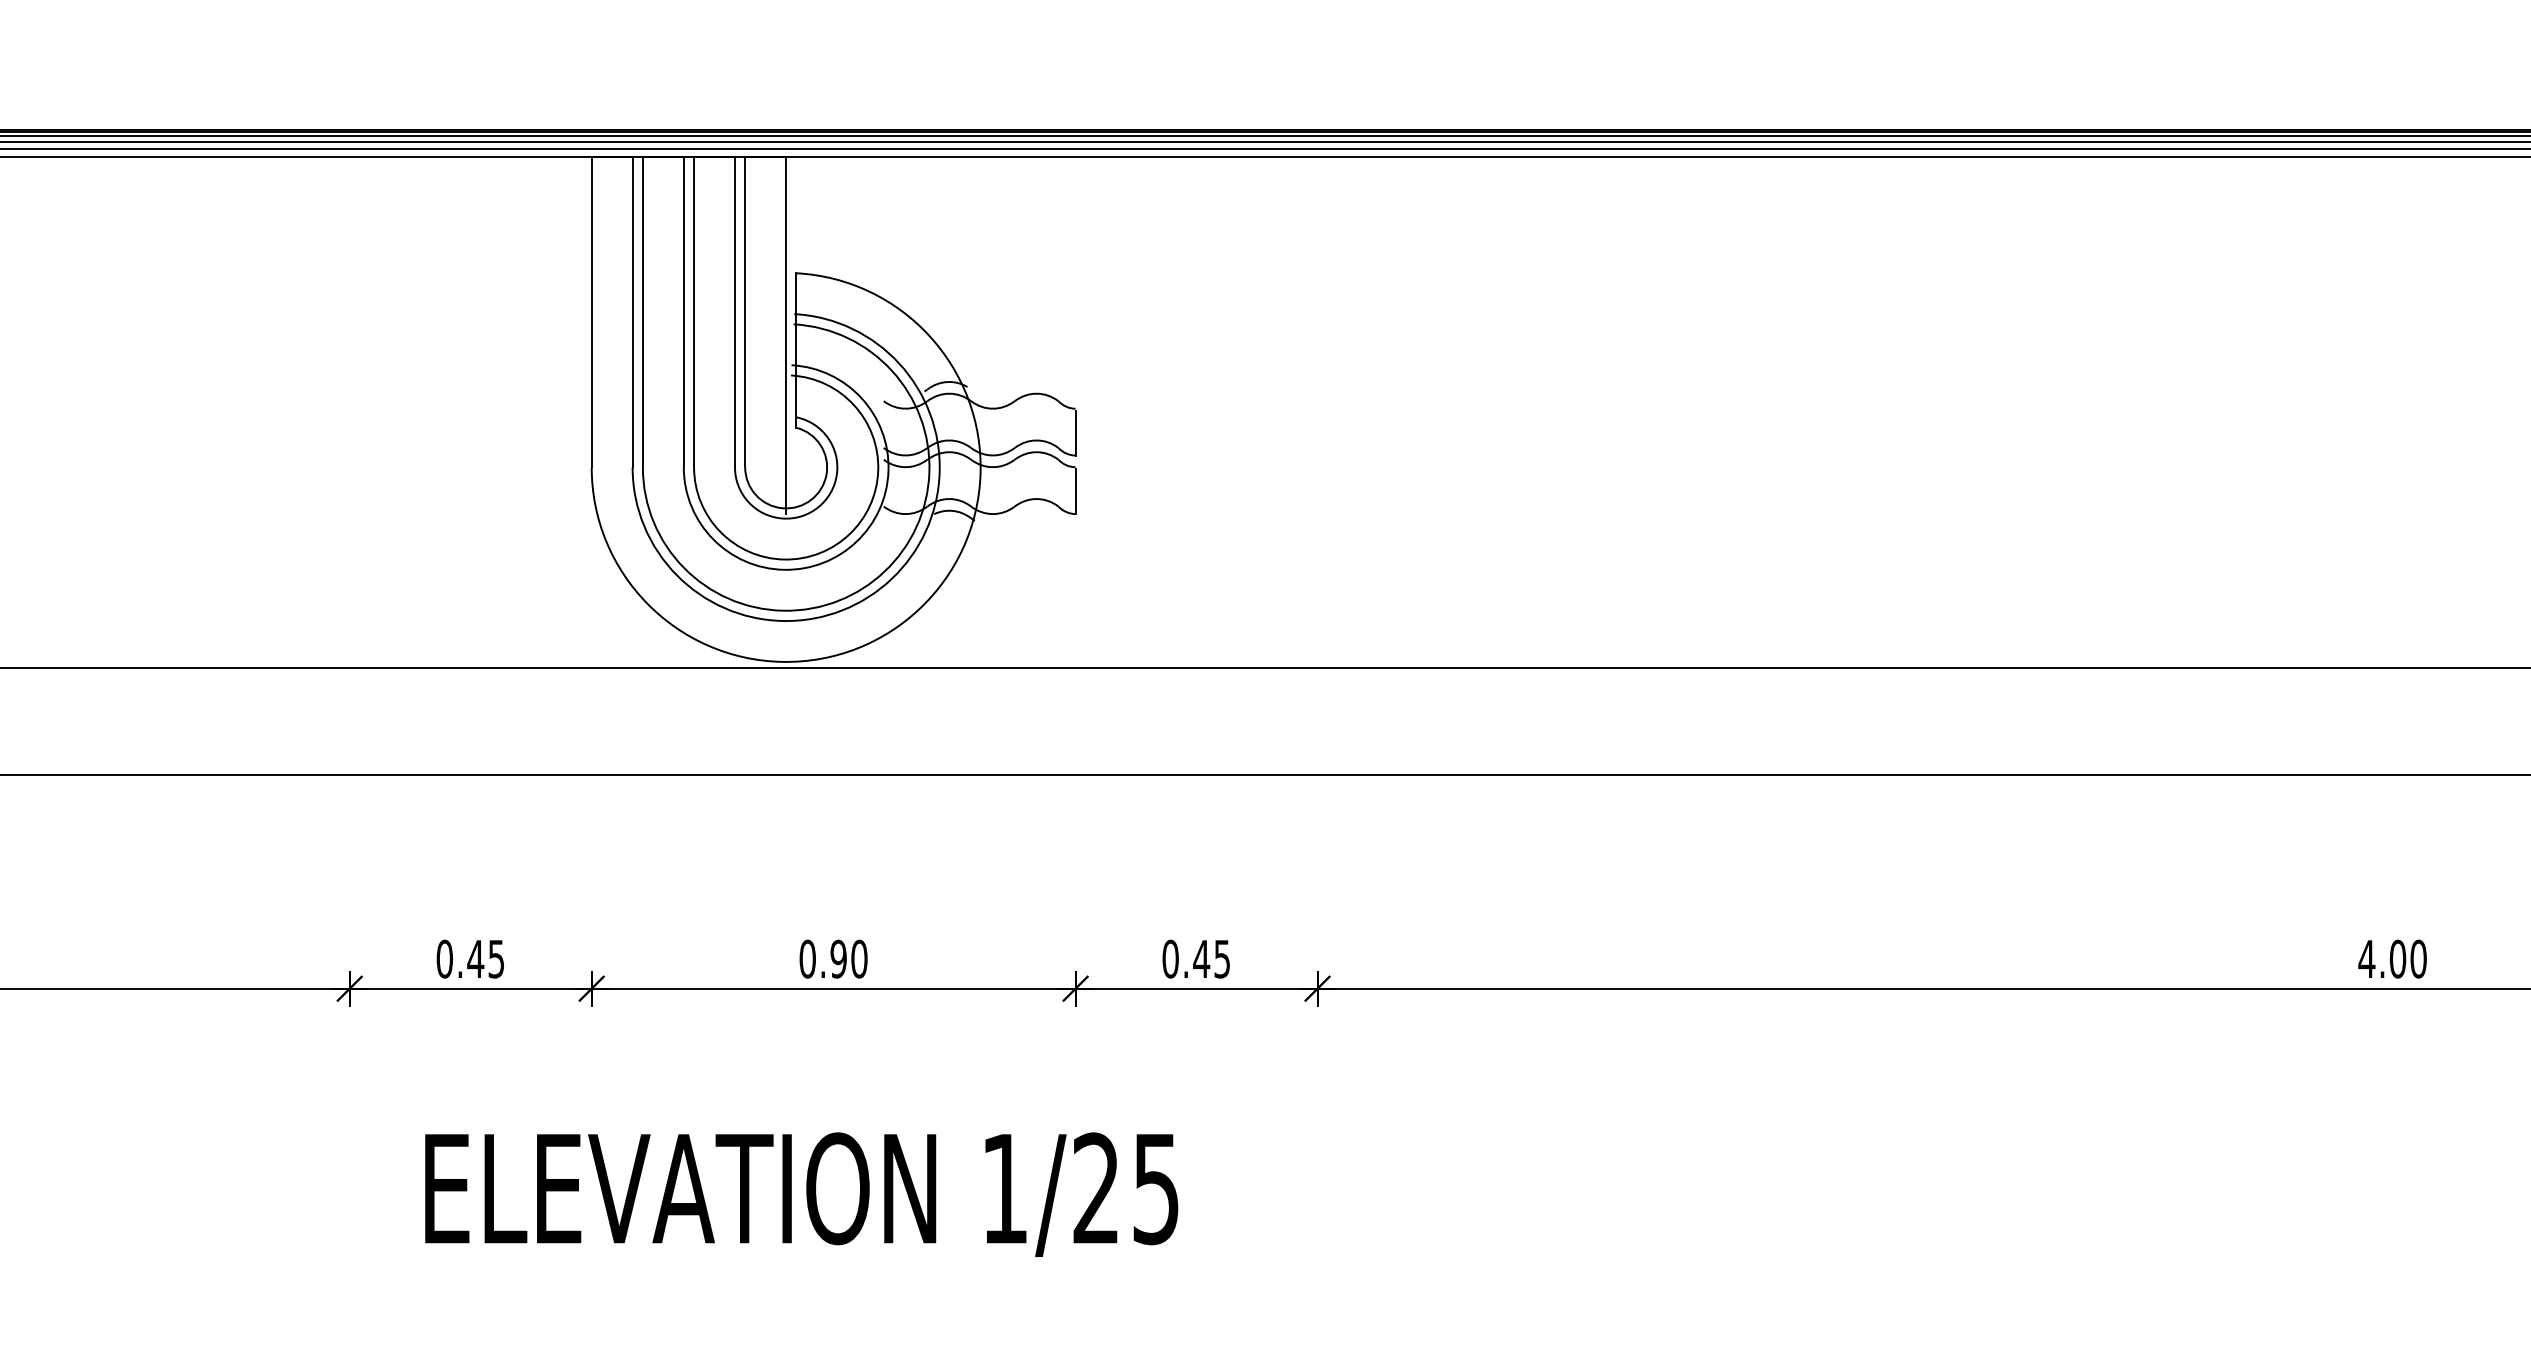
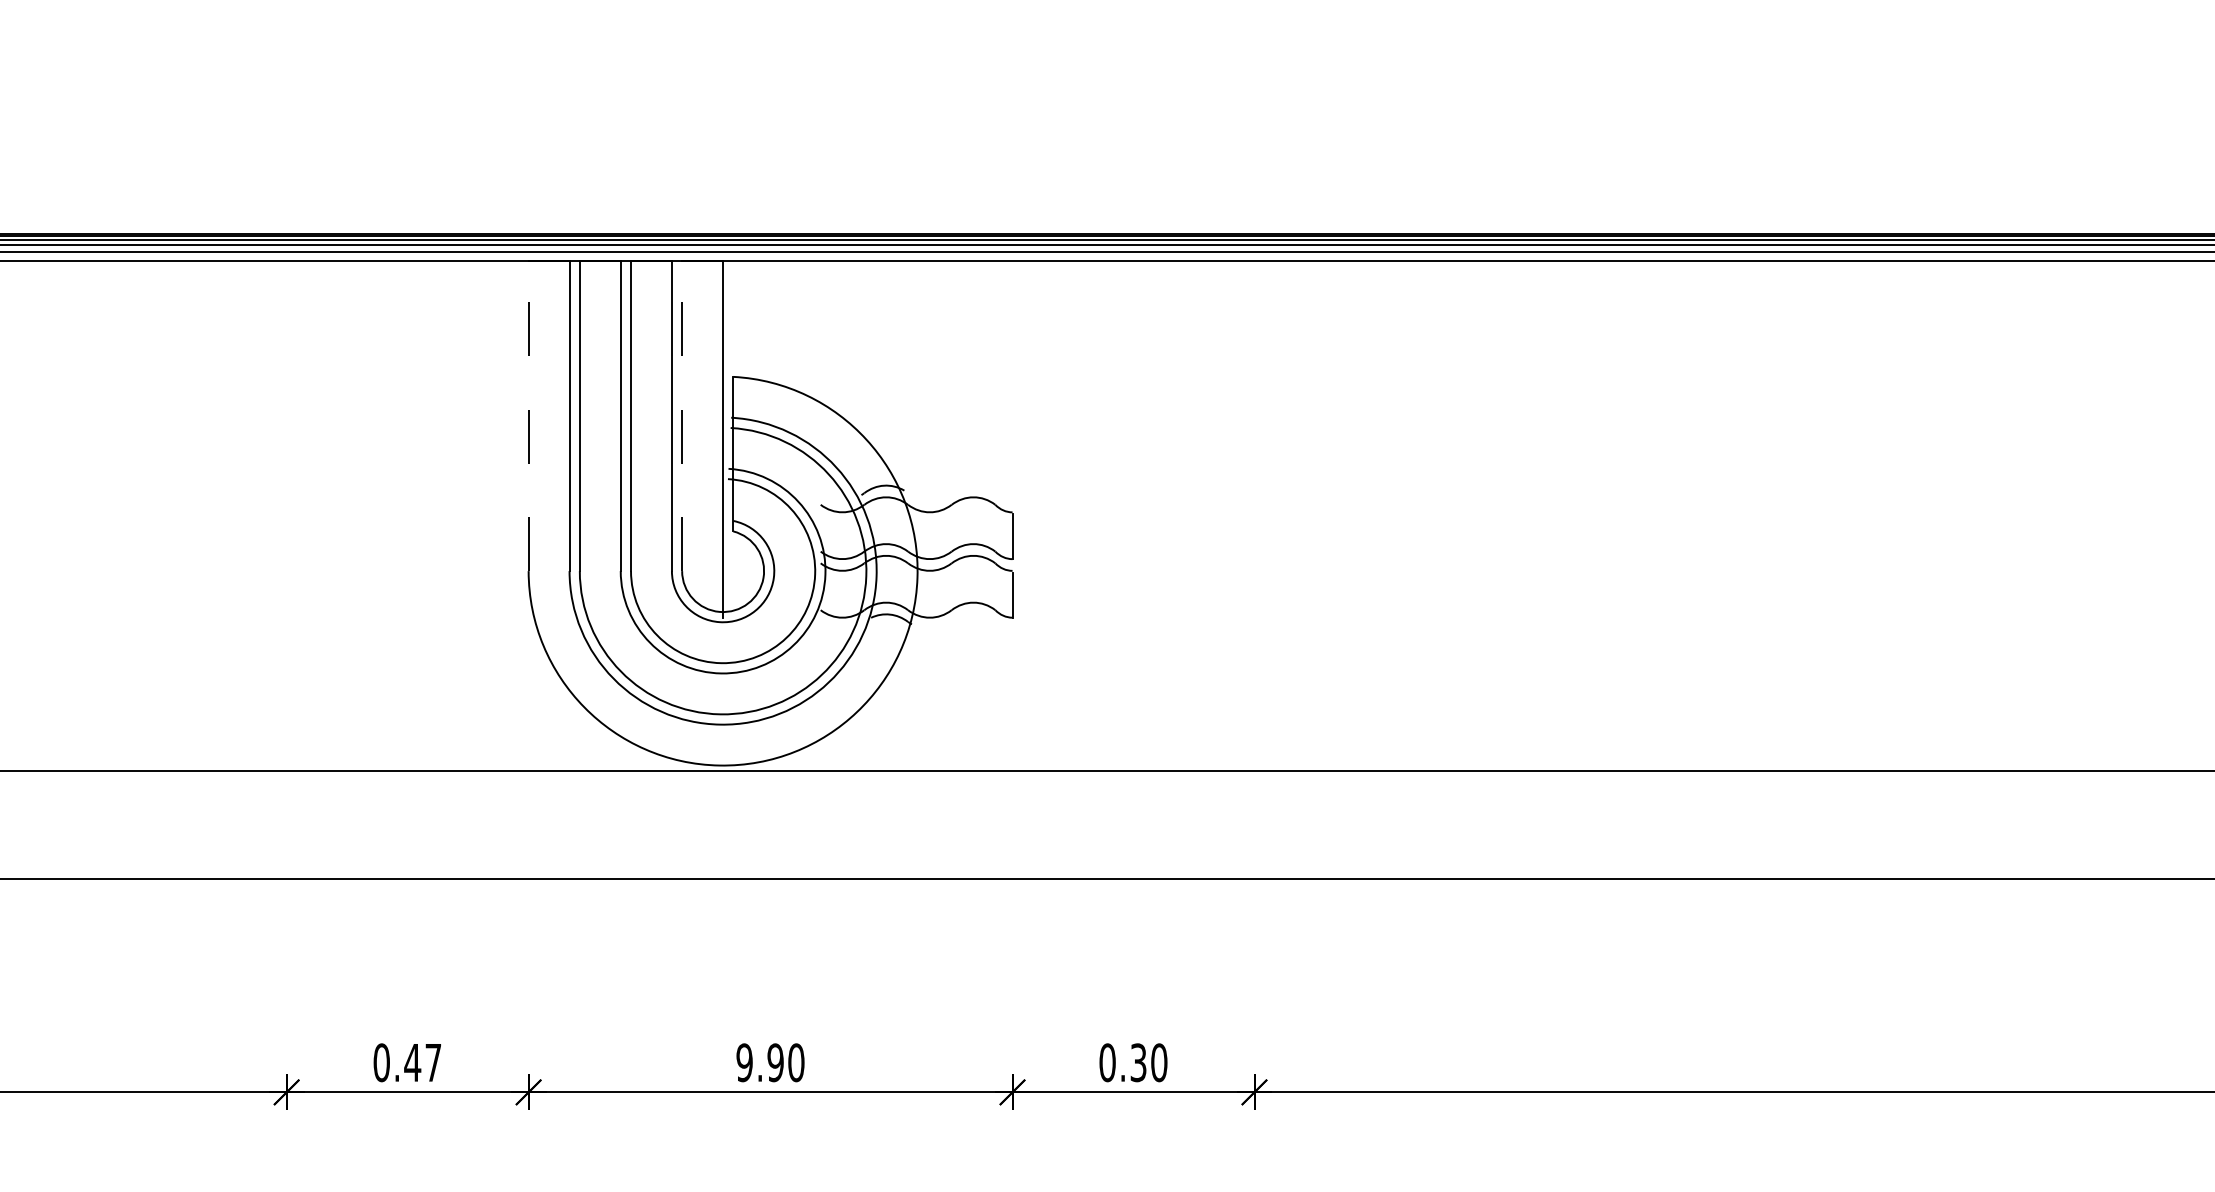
line: (591, 311) -> (528, 415), solid -> dashed
line: (745, 311) -> (682, 415), solid -> dashed
text: (1211, 958) -> (1148, 1062), 0.45 -> 0.30
text: (496, 959) -> (433, 1063), 0.45 -> 0.47
text: (807, 959) -> (744, 1063), 0.90 -> 9.90

